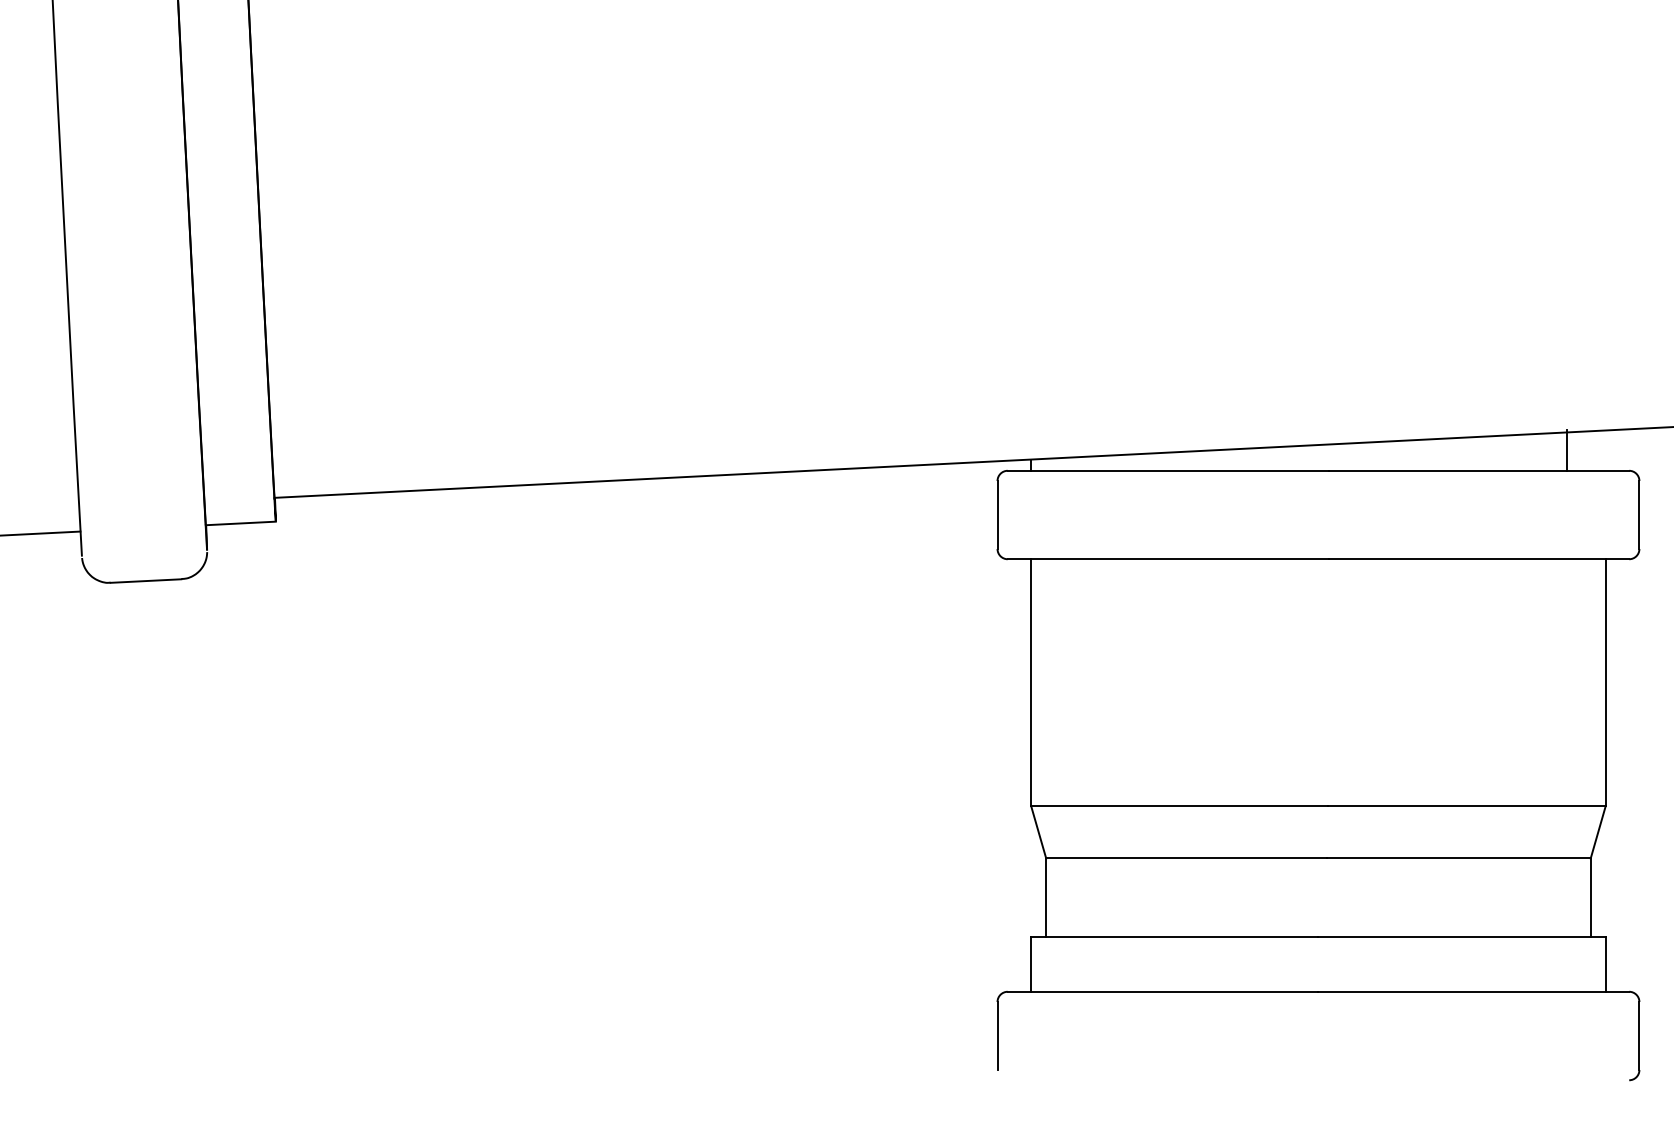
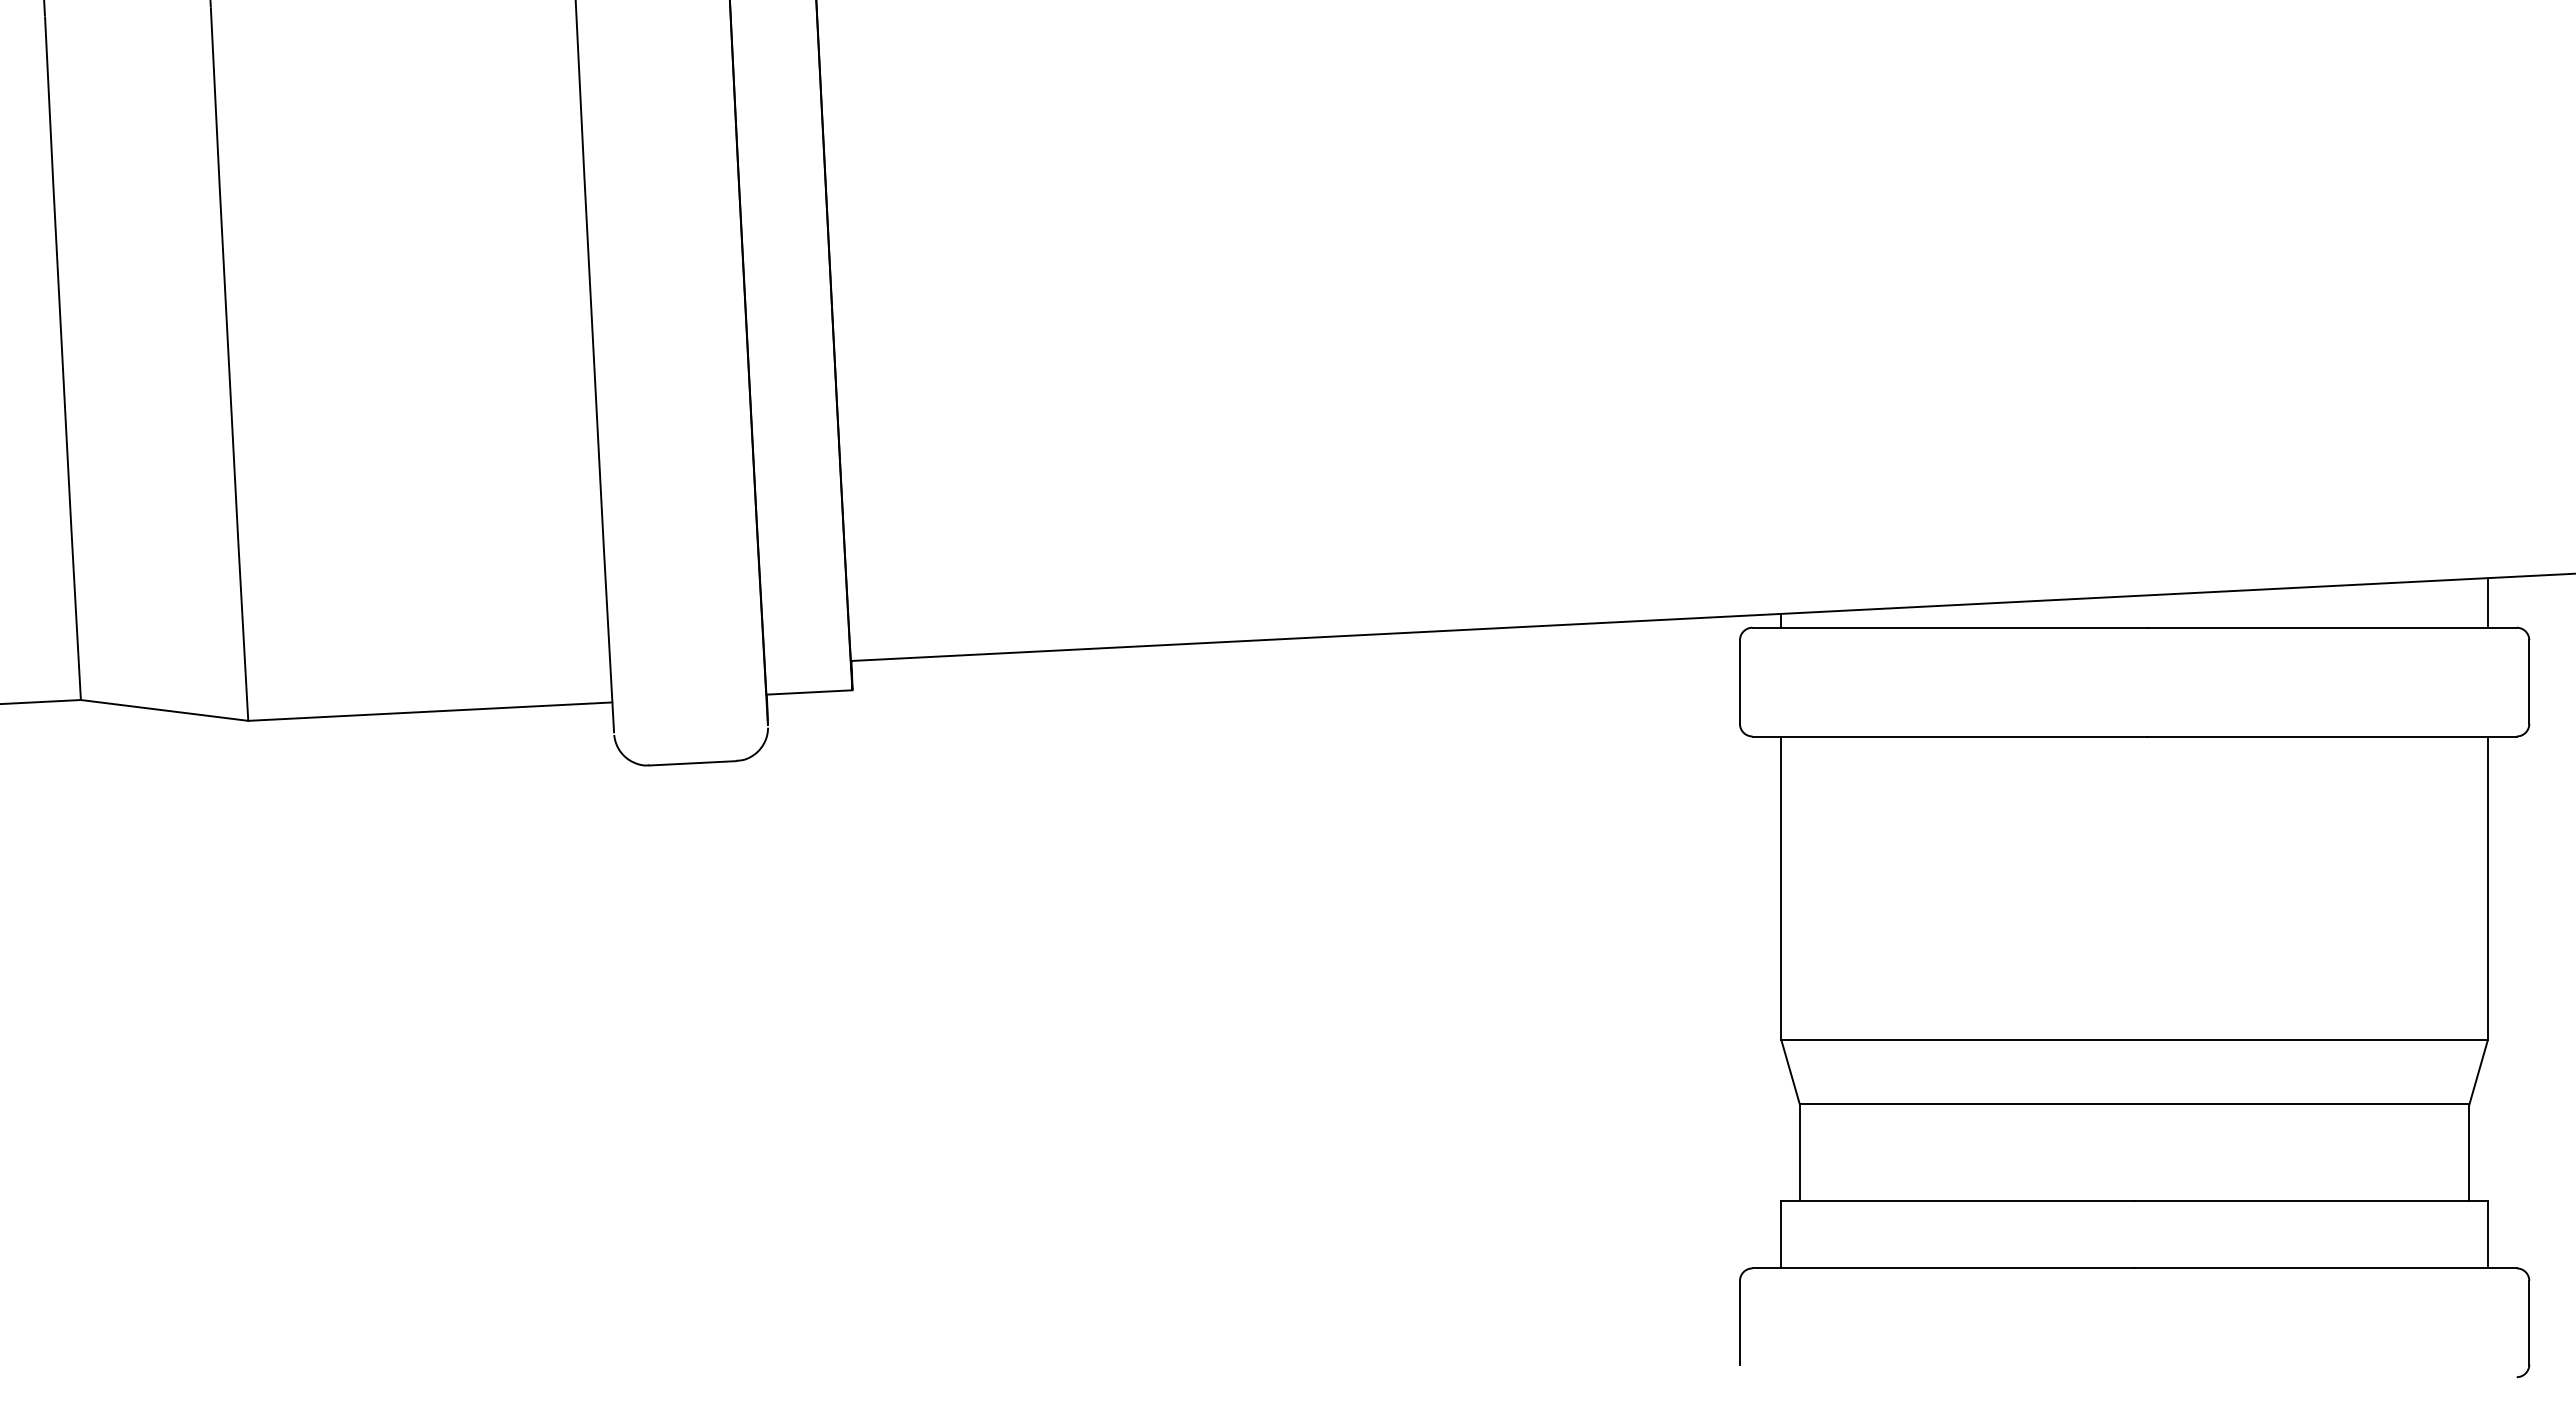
line: (1566, 450) -> (2487, 602), moved

